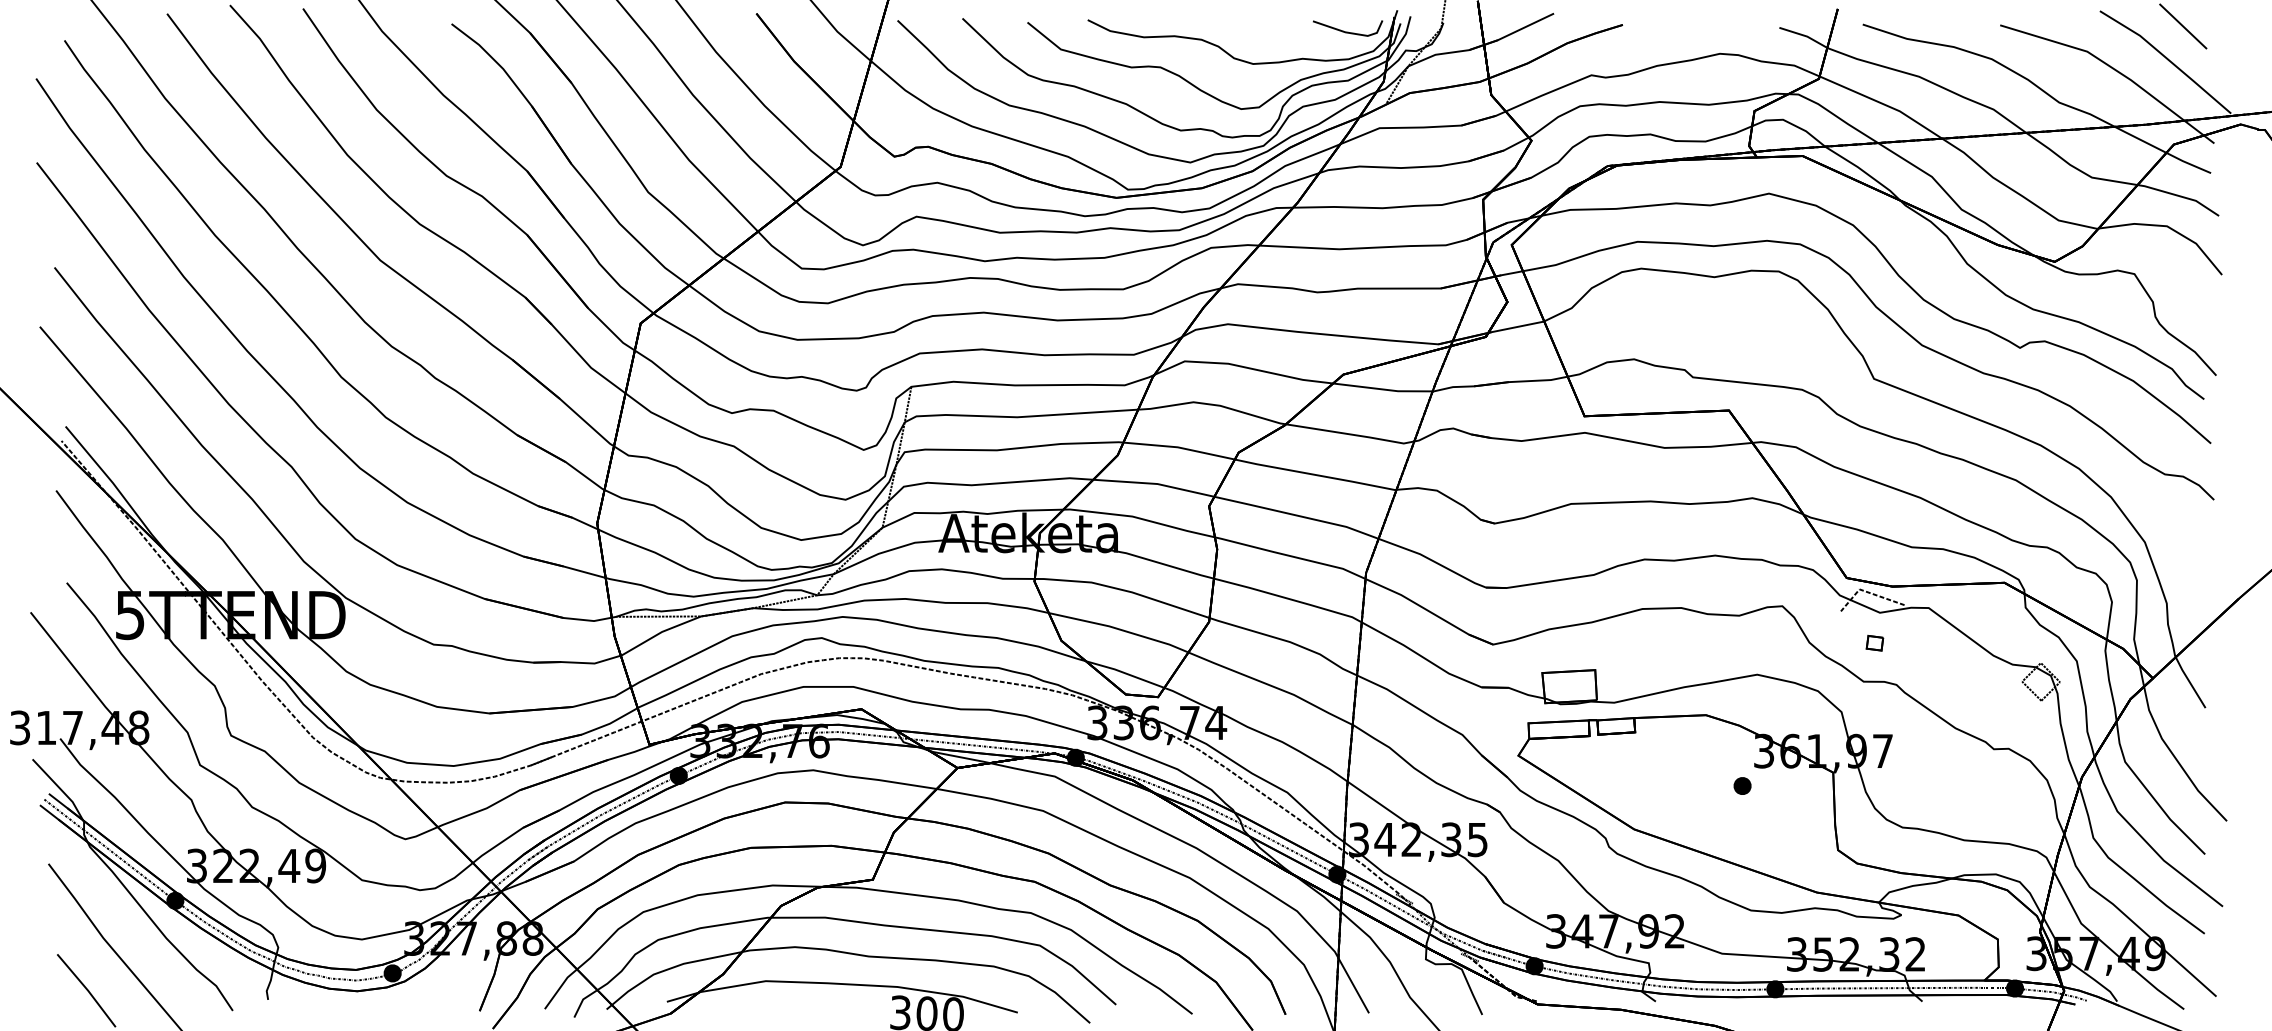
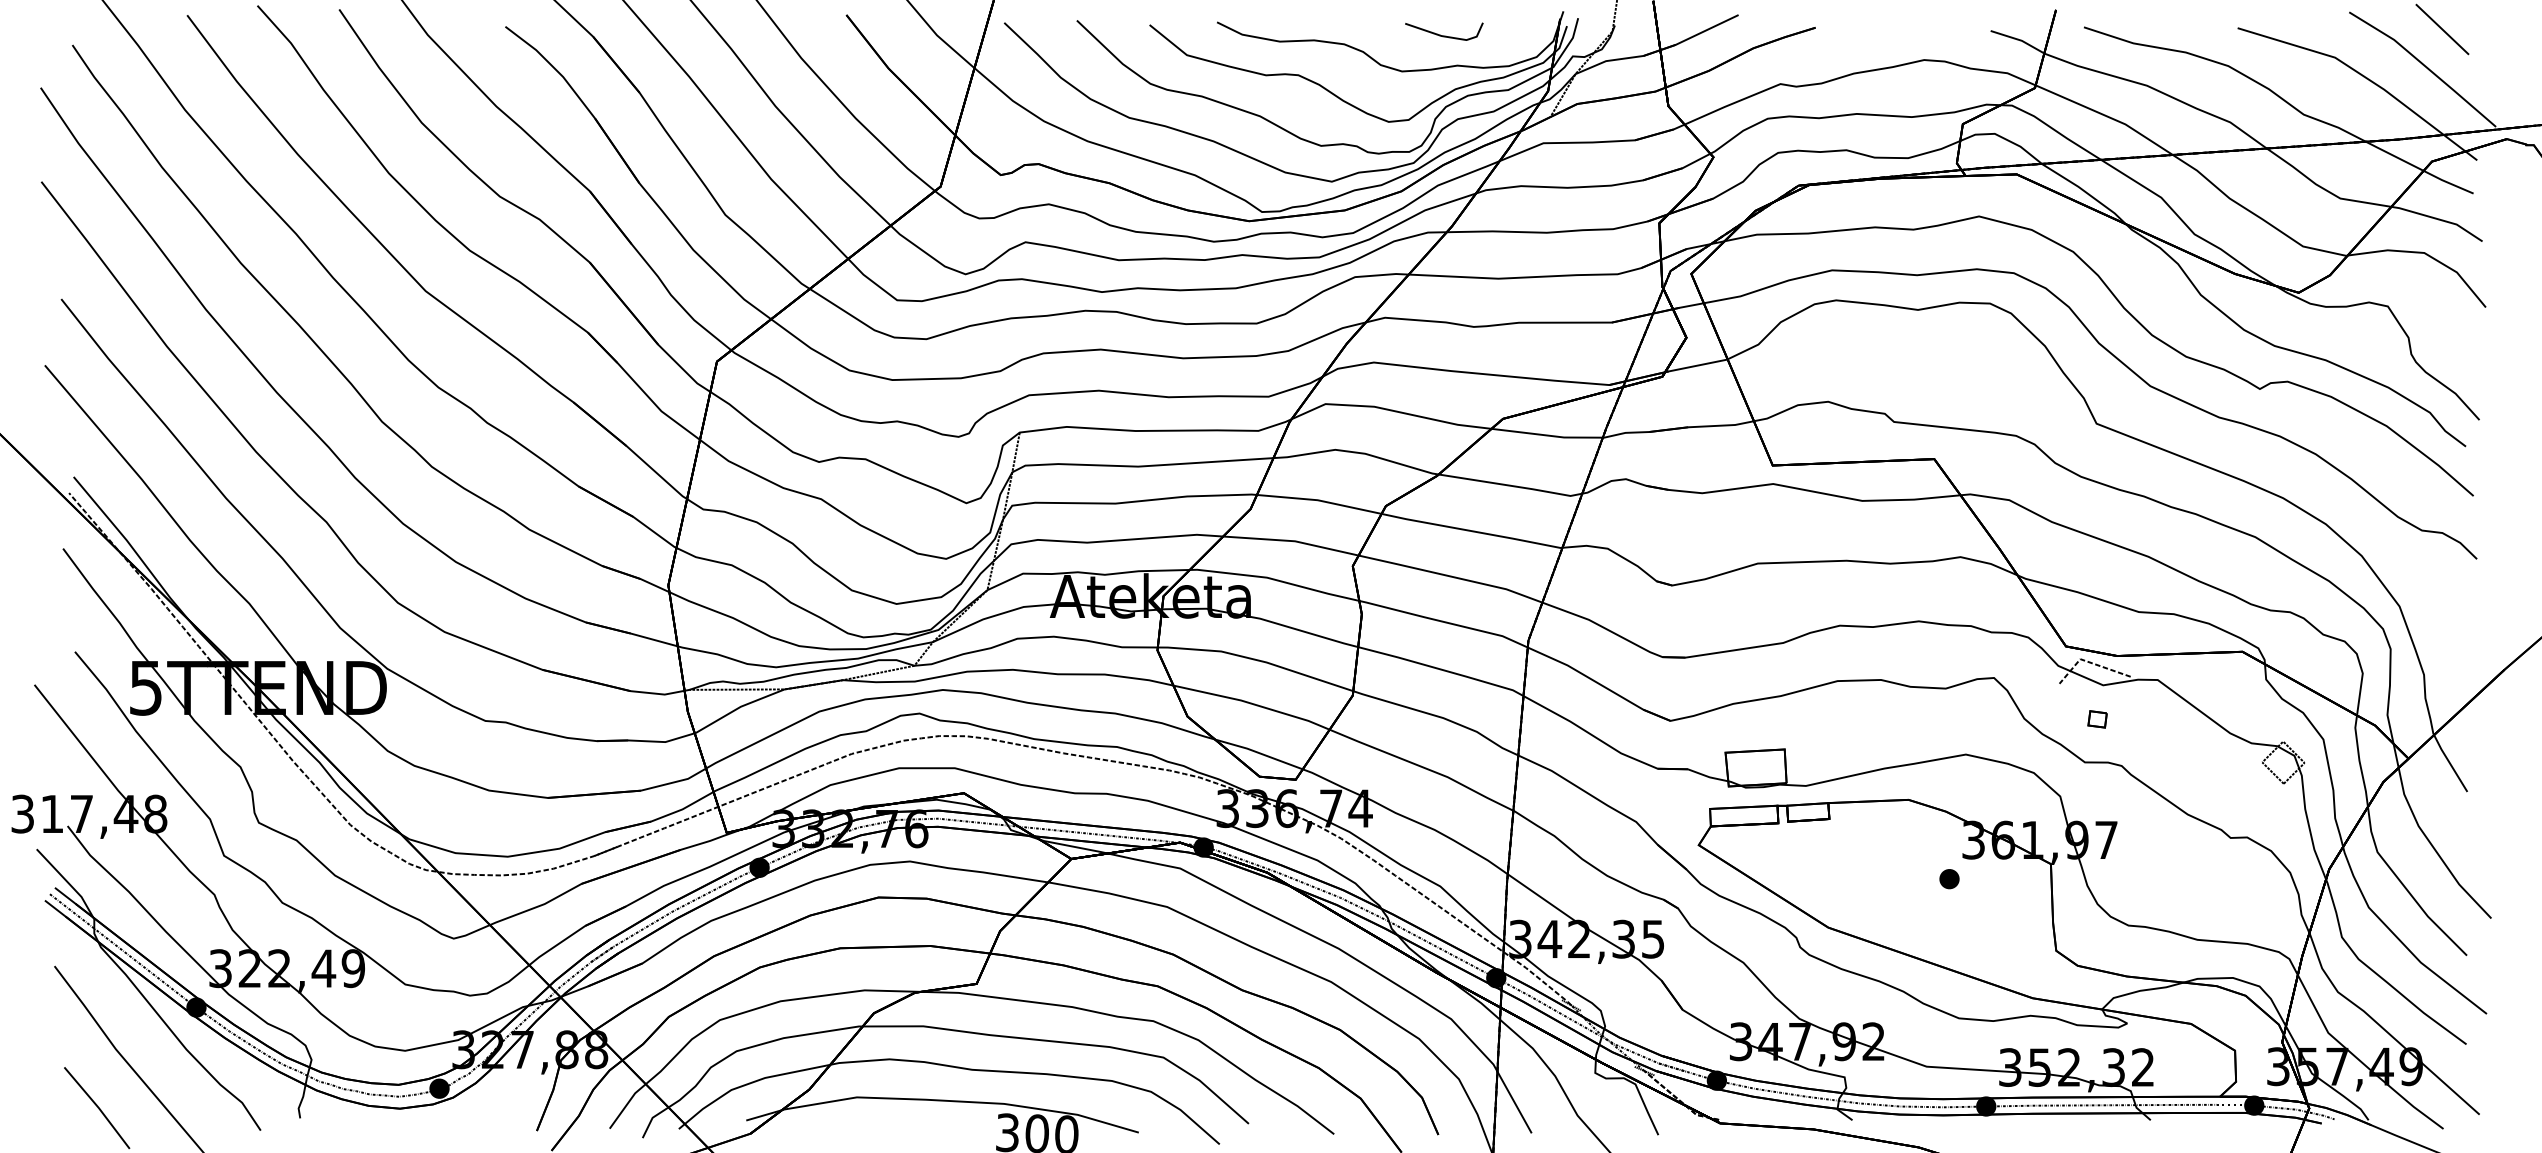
part: (1348, 28) -> (1444, 31), moved

